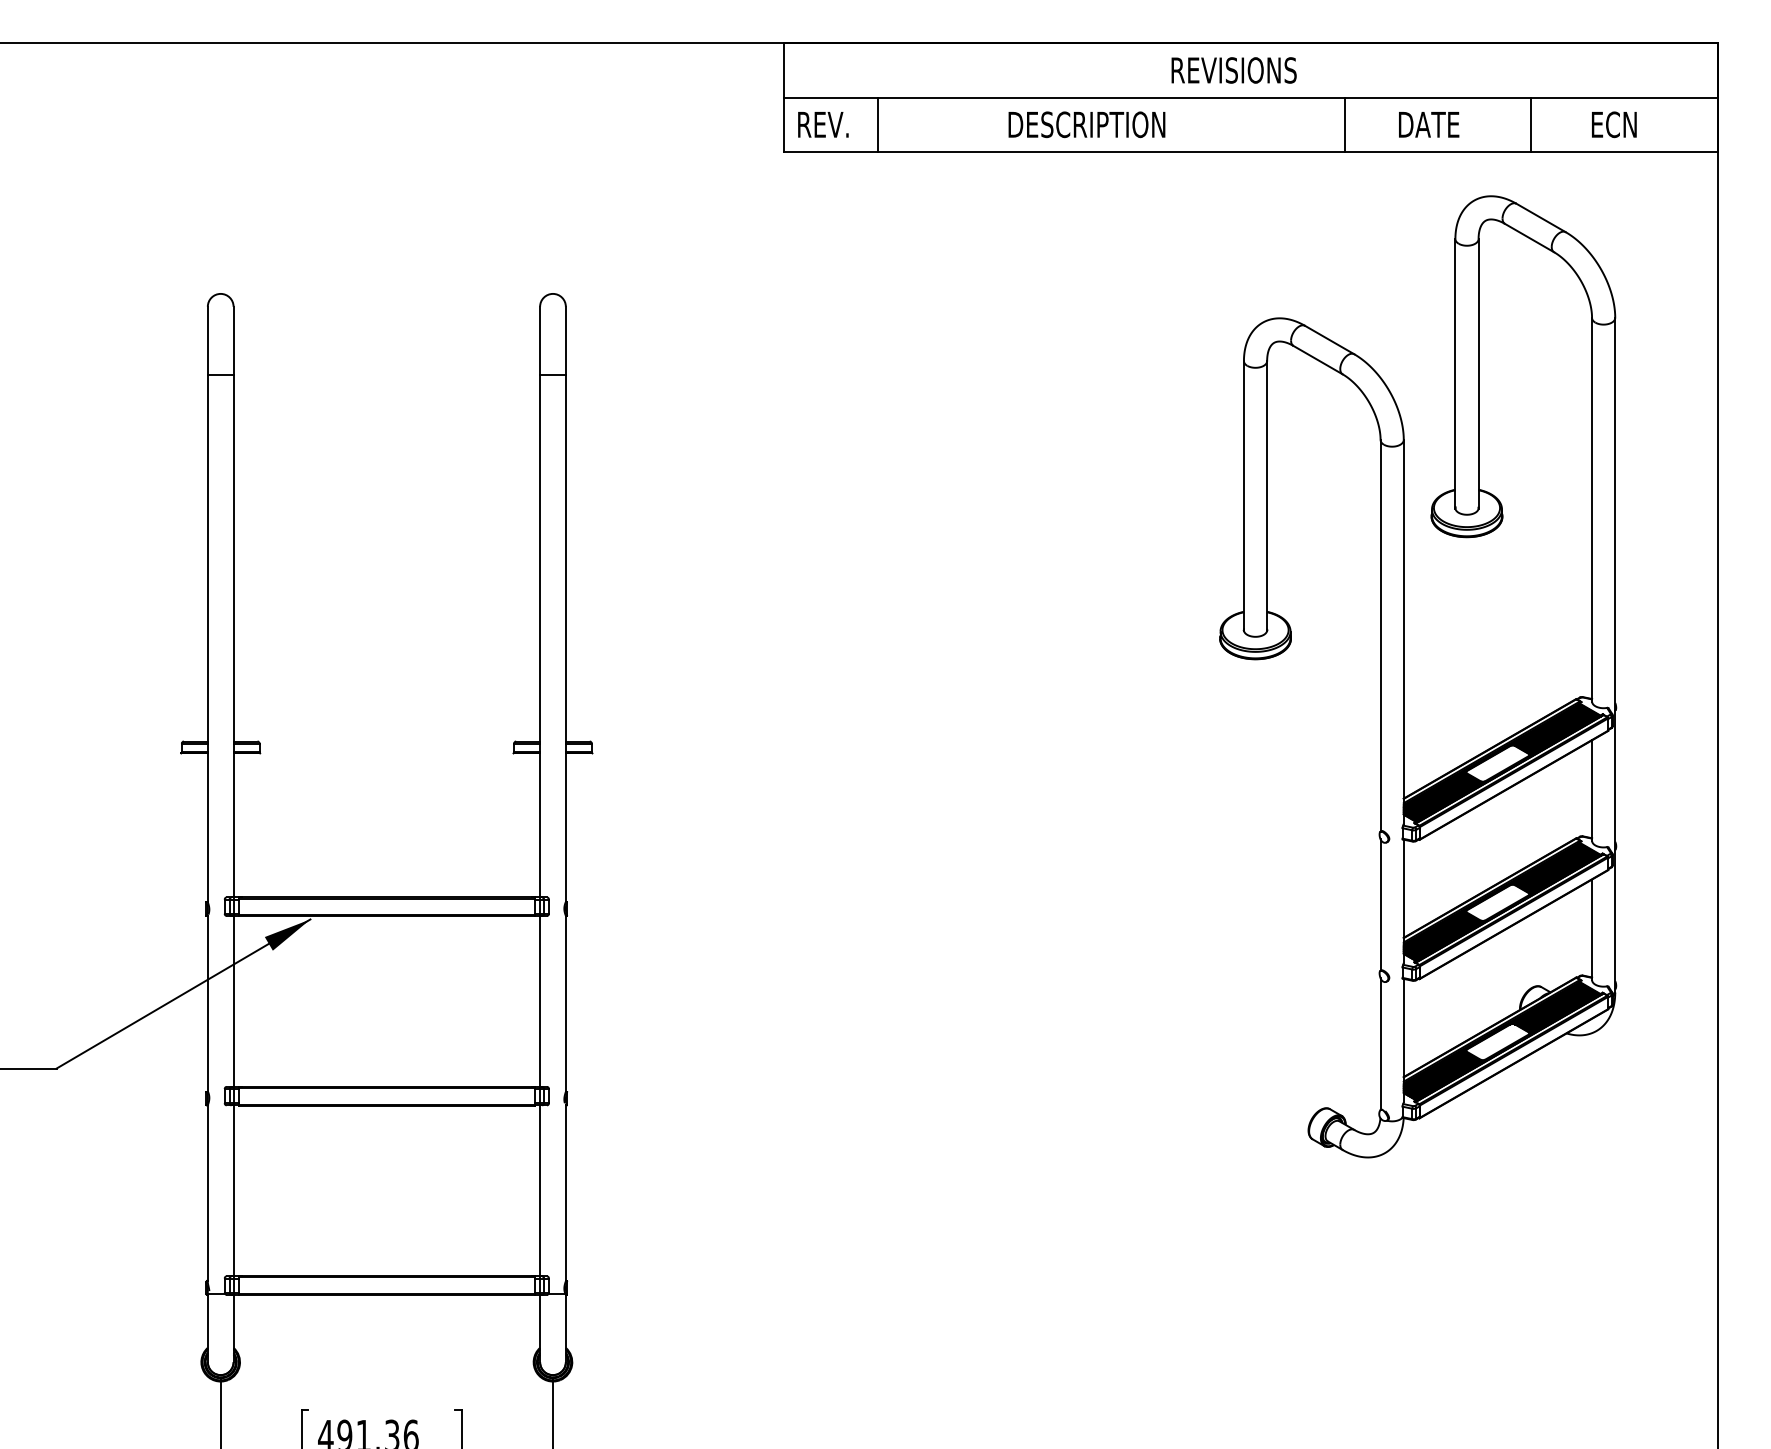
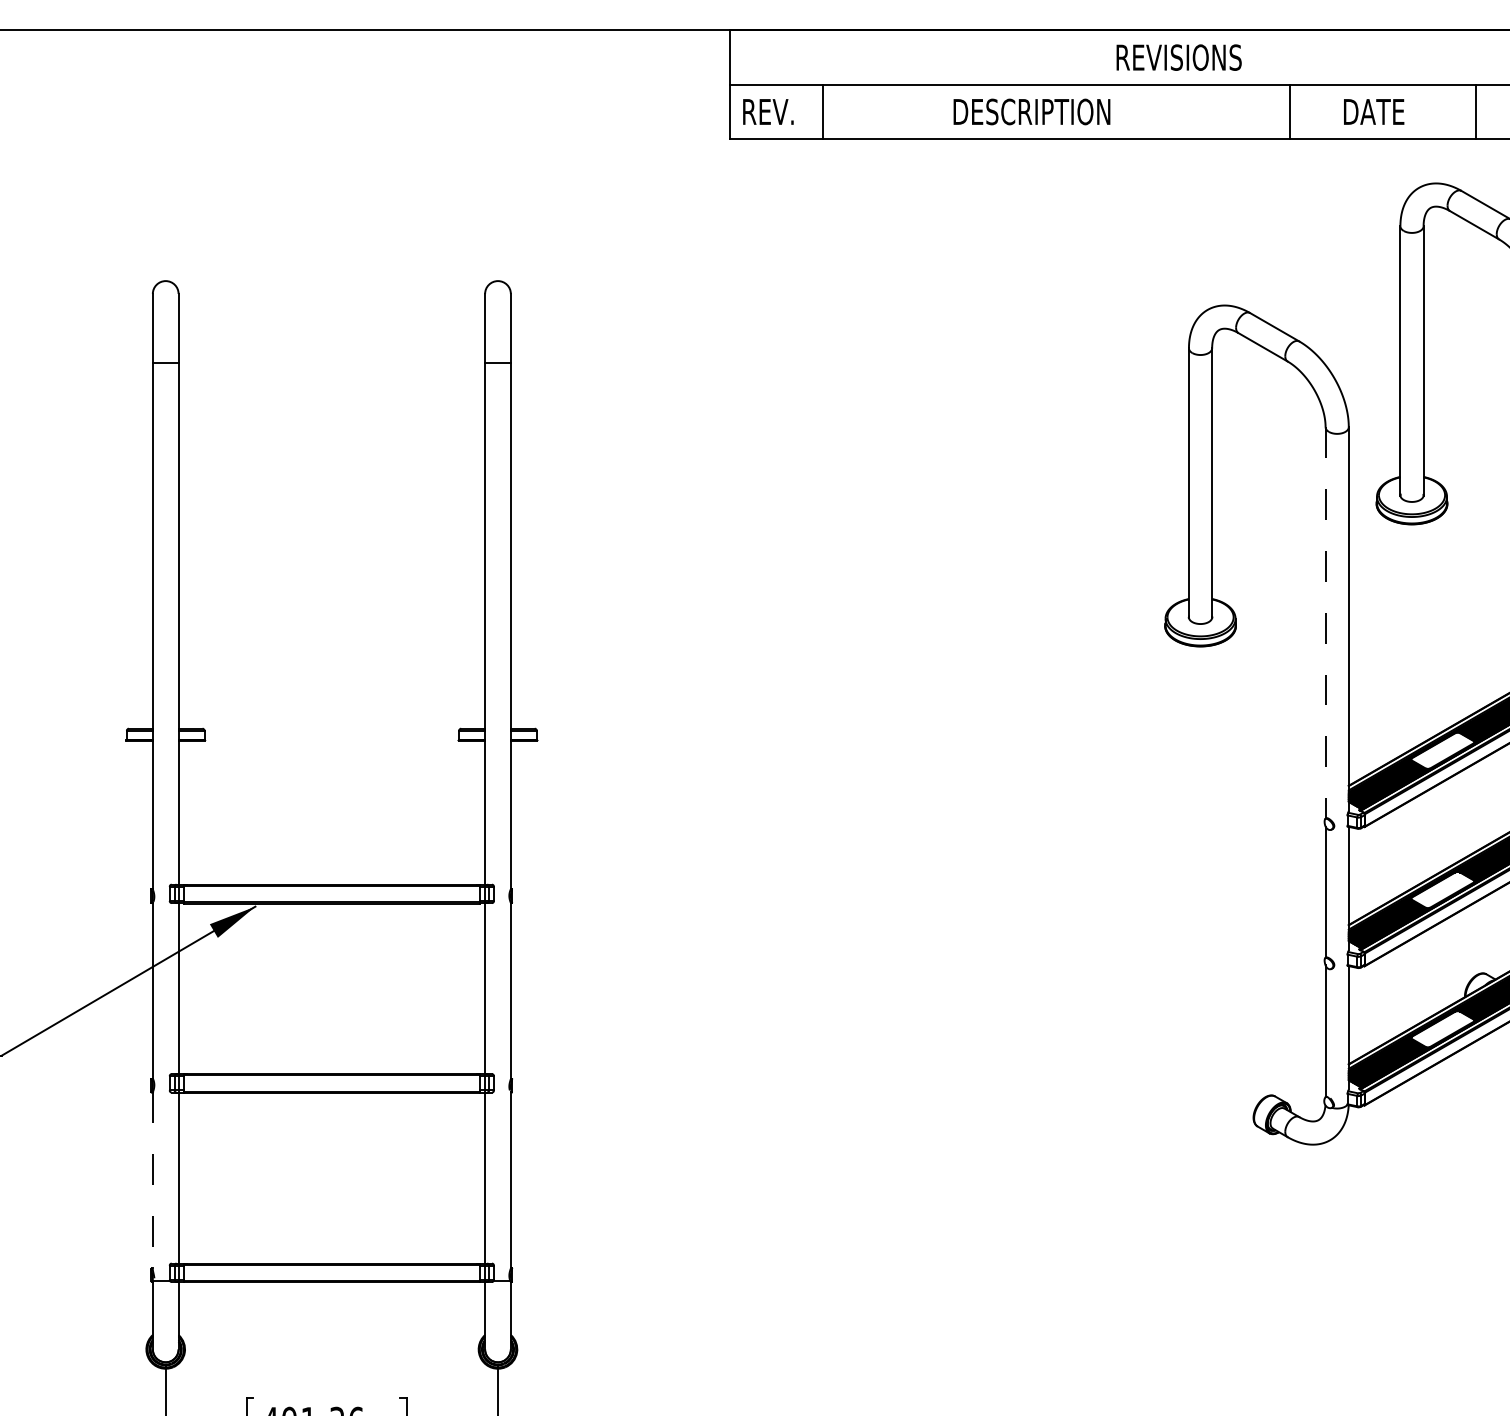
line: (1380, 635) -> (1325, 622), solid -> dashed
line: (207, 1193) -> (152, 1180), solid -> dashed

